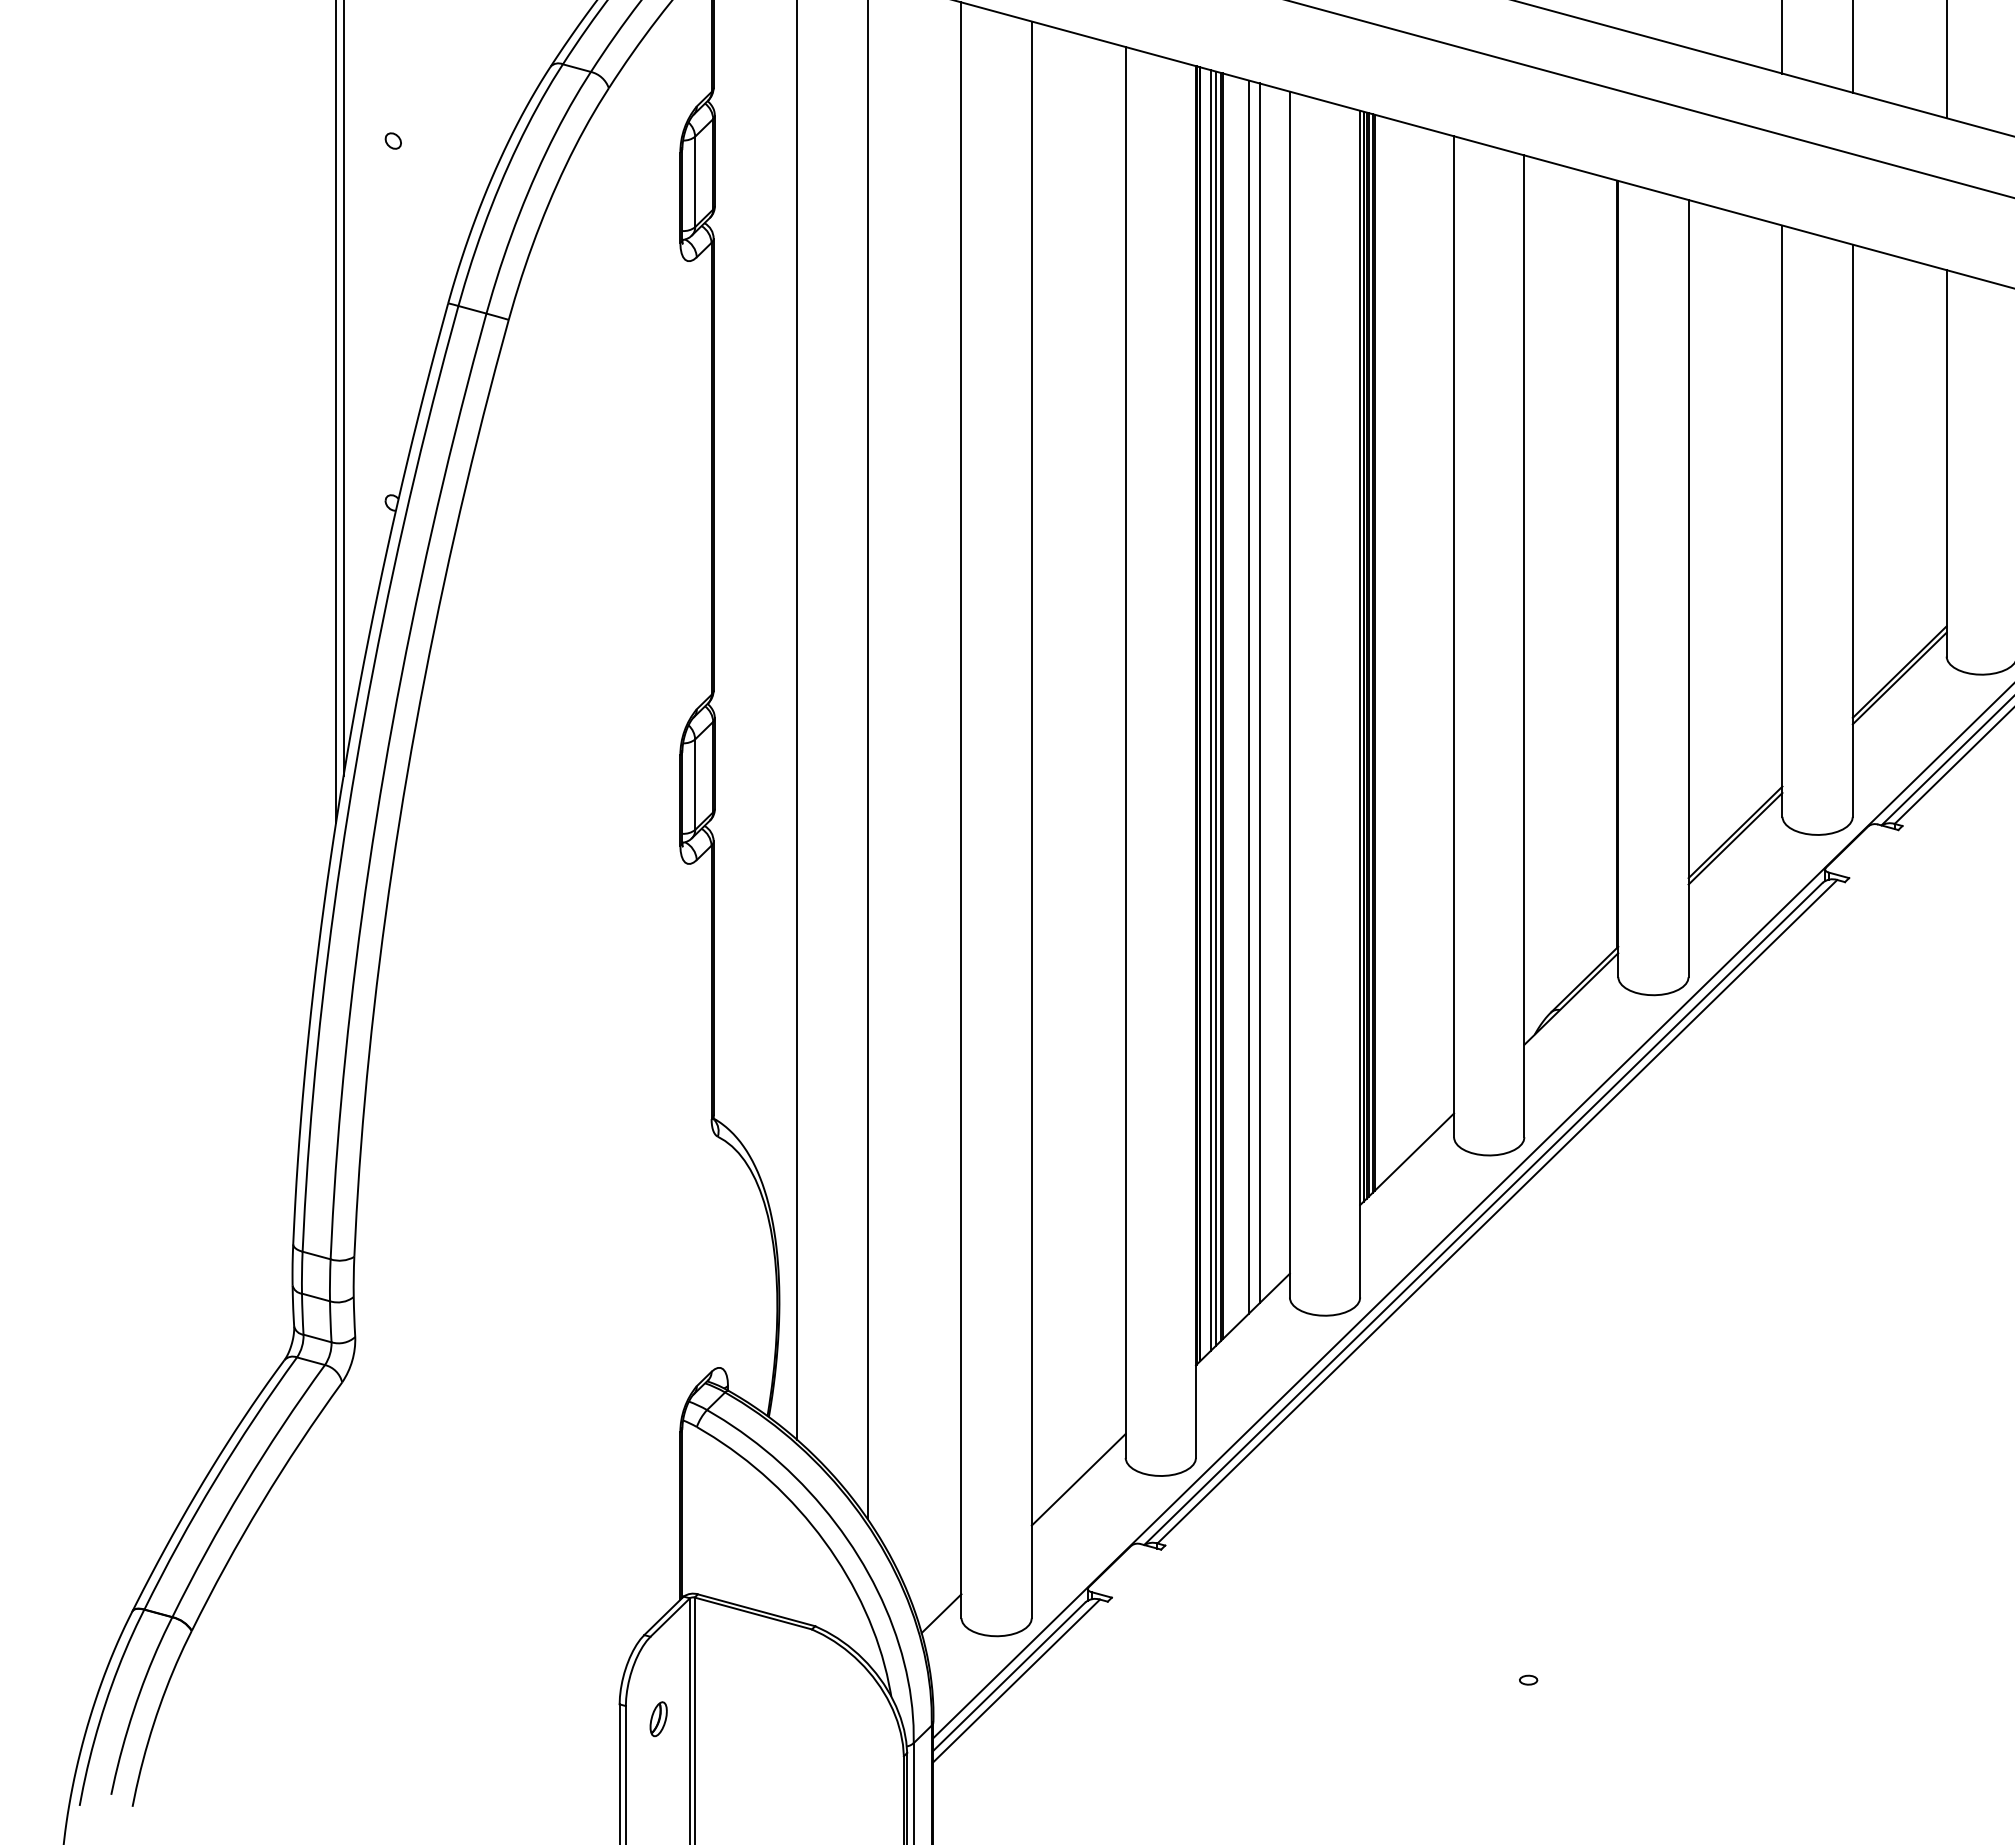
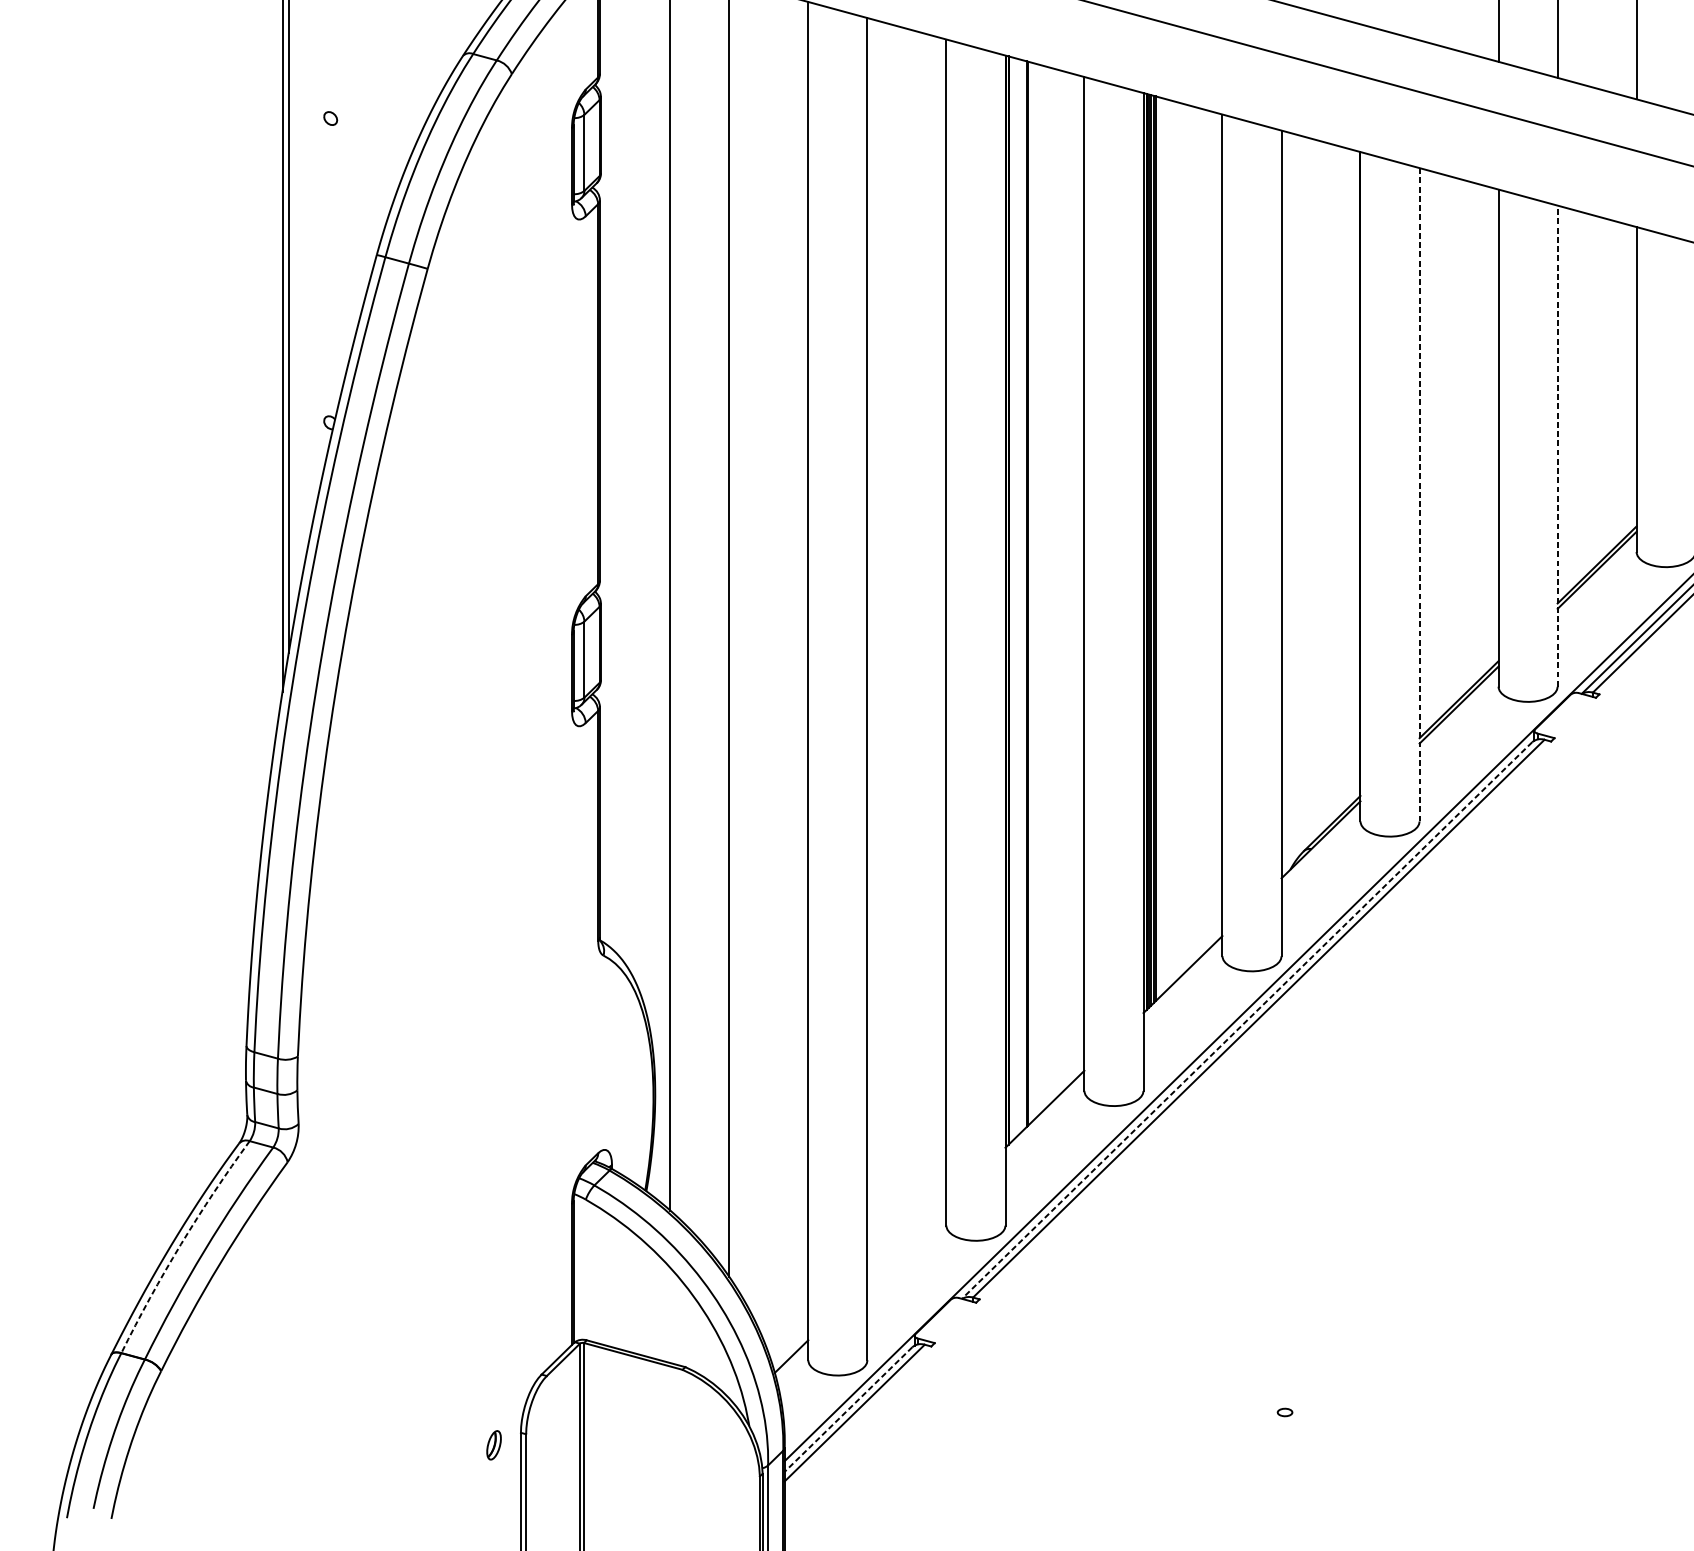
line: (1852, 530) -> (1557, 445), solid -> dashed
line: (1688, 588) -> (1419, 494), solid -> dashed
line: (1259, 693) -> (1058, 582), removed
line: (1248, 696) -> (1049, 585), removed
line: (1215, 708) -> (1021, 595), removed
line: (1210, 710) -> (1017, 597), removed
line: (1483, 1214) -> (1247, 1020), solid -> dashed
line: (1078, 1479) -> (906, 1243), removed
arc: (215, 1480) -> (181, 1244), solid -> dashed
line: (1008, 1677) -> (847, 1410), solid -> dashed
part: (658, 1719) -> (493, 1445), moved

